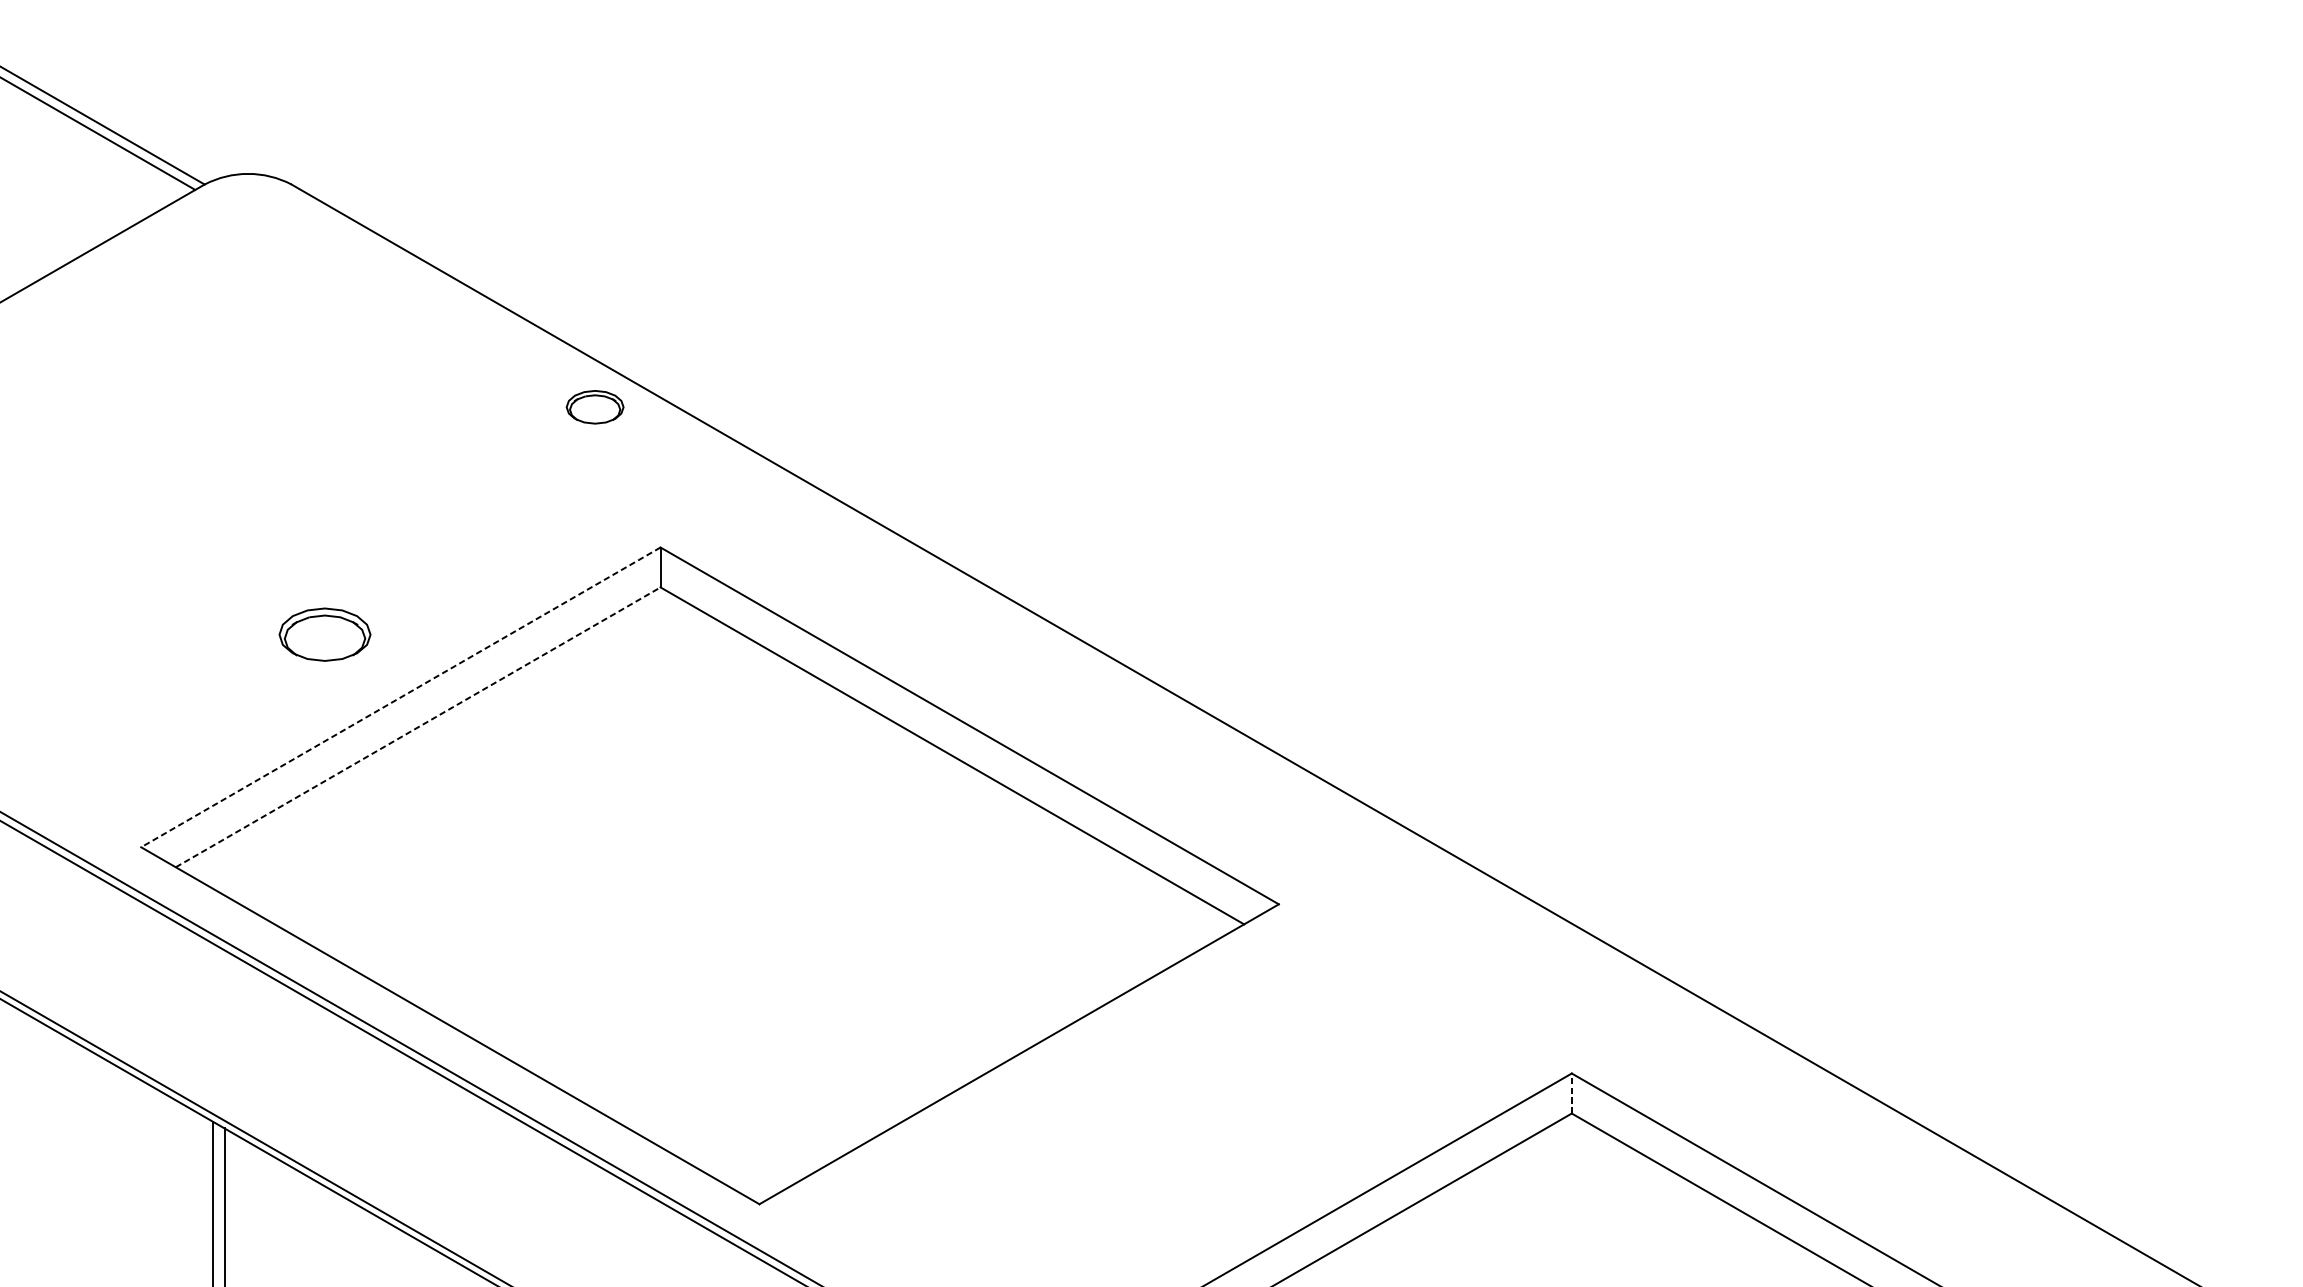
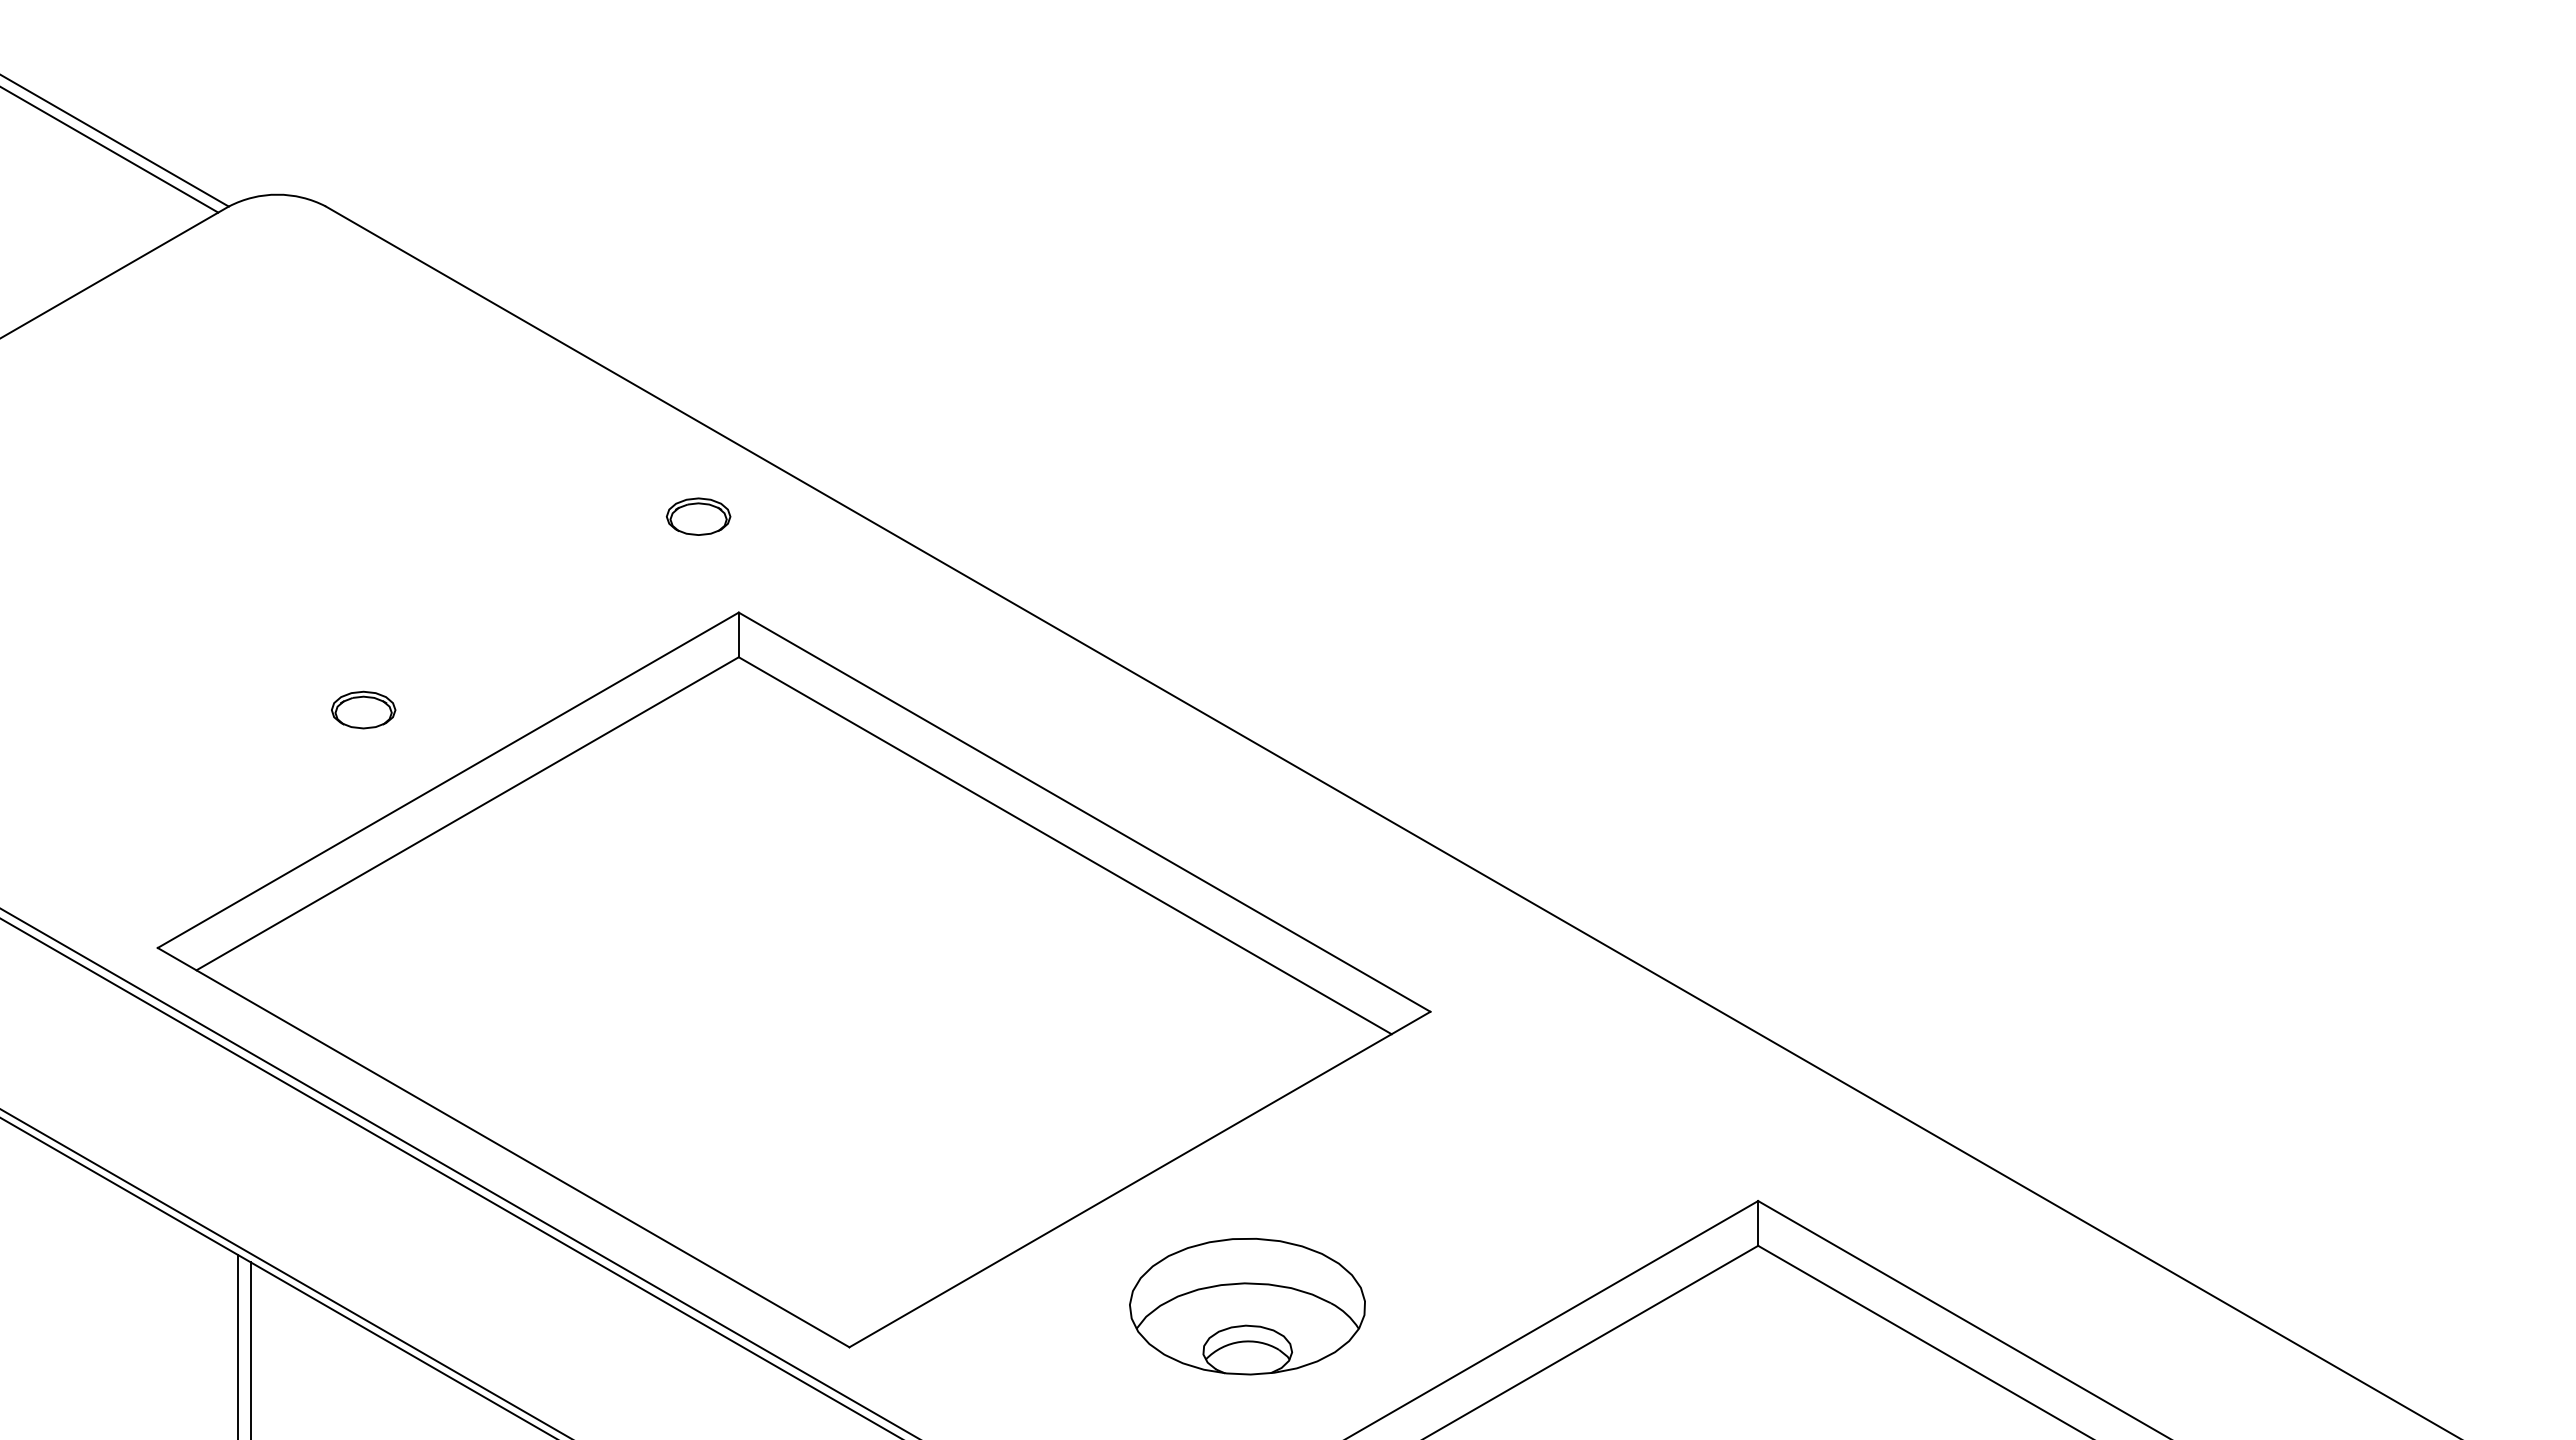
part: (595, 407) -> (698, 516), moved
part: (325, 634) -> (363, 709), size x0.62
line: (400, 697) -> (447, 780), dashed -> solid
line: (418, 727) -> (468, 813), dashed -> solid
line: (1572, 1092) -> (1758, 1222), dashed -> solid
part: (1115, 1167) -> (1247, 1306), added

